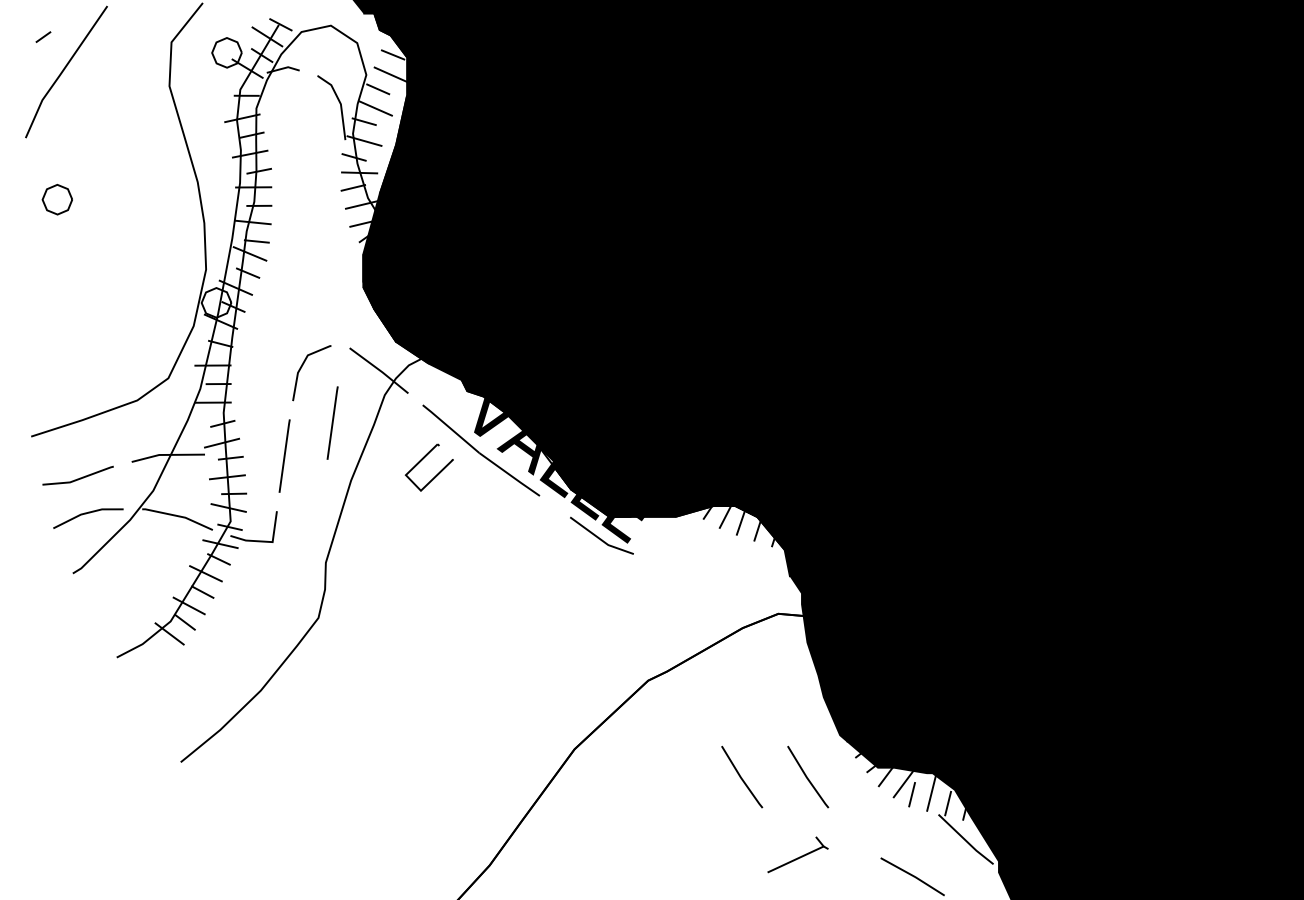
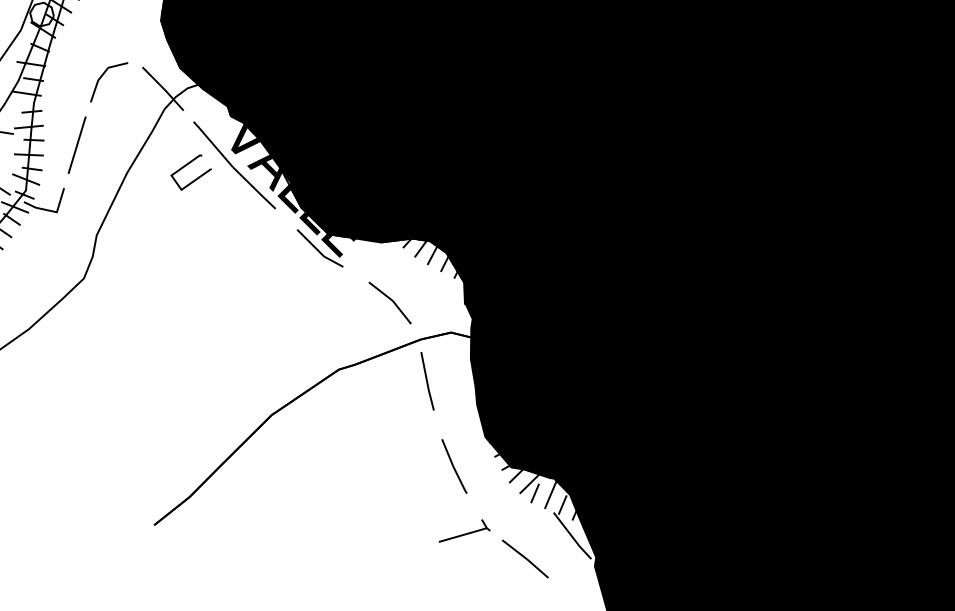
line: (332, 422) -> (119, 124), removed
line: (699, 586) -> (391, 300), added
line: (758, 677) -> (427, 380), added
line: (741, 776) -> (401, 457), removed
part: (797, 854) -> (464, 531), moved

